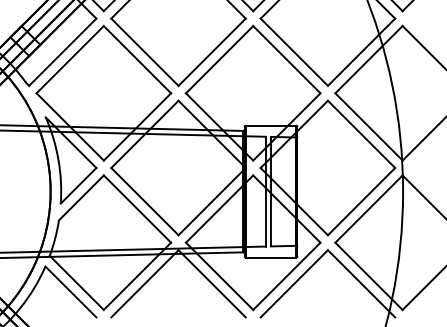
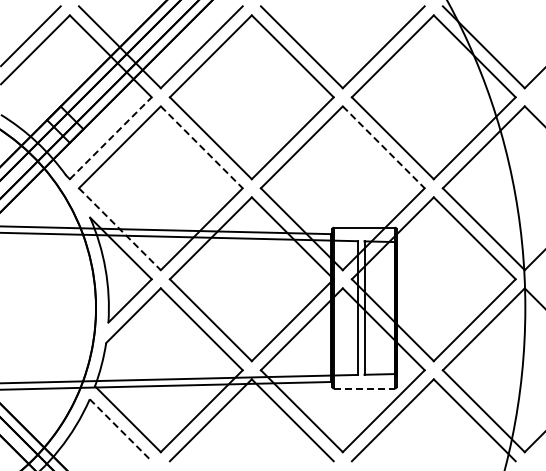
line: (62, 52) -> (110, 138), solid -> dashed
line: (137, 59) -> (201, 147), solid -> dashed
line: (286, 59) -> (383, 147), solid -> dashed
line: (69, 127) -> (119, 229), solid -> dashed
line: (271, 257) -> (364, 388), solid -> dashed
line: (70, 292) -> (120, 430), solid -> dashed

